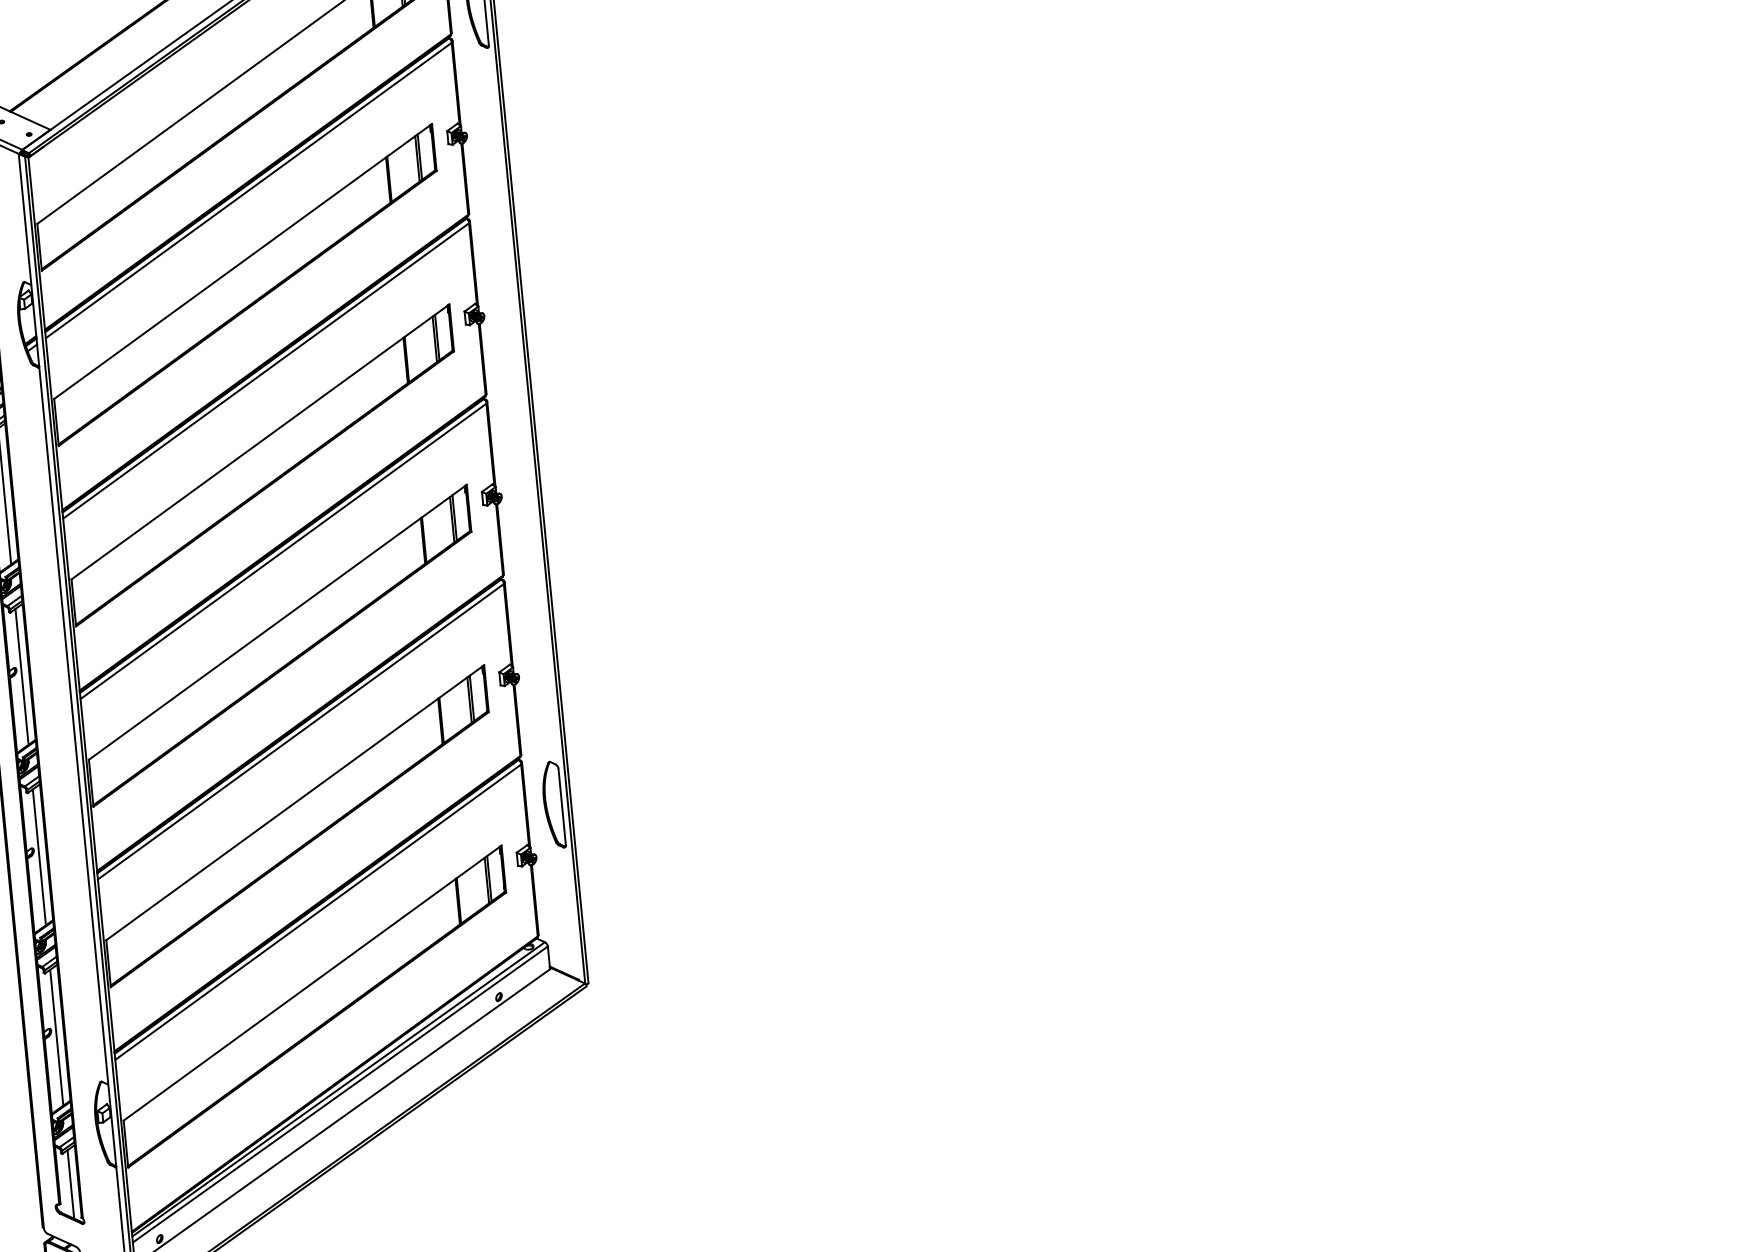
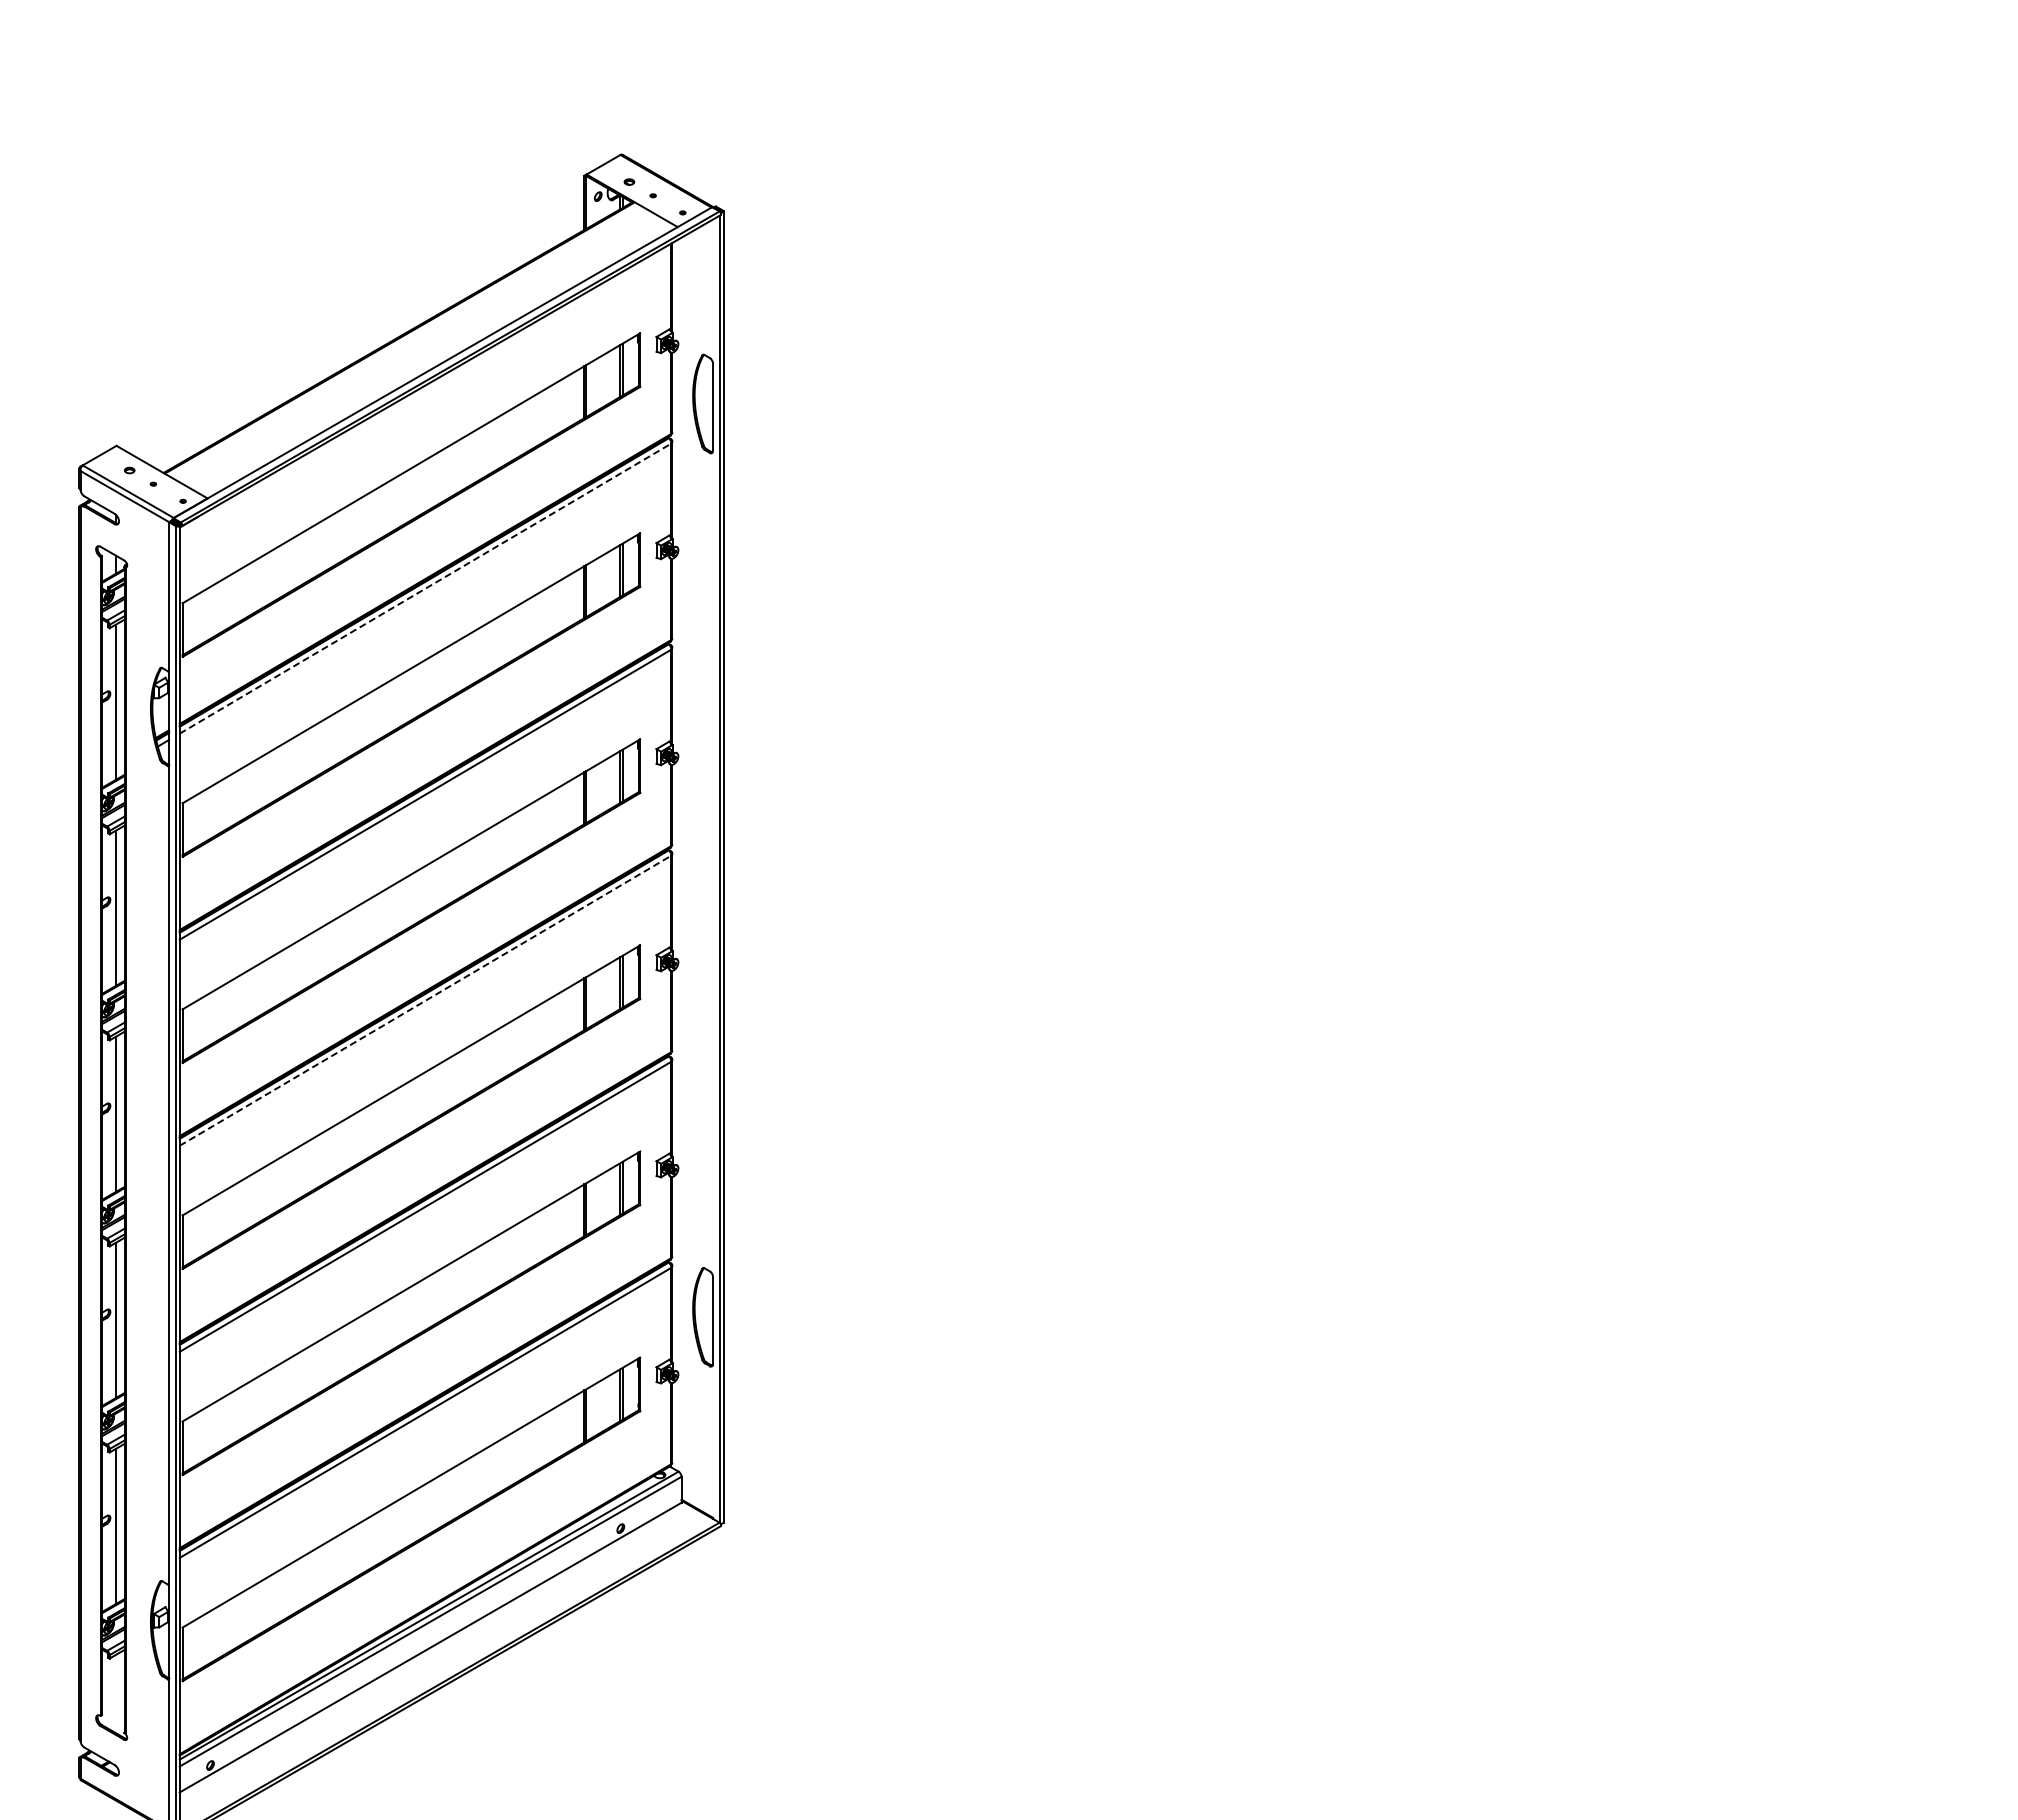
line: (248, 190) -> (425, 588), solid -> dashed
line: (283, 551) -> (425, 1000), solid -> dashed
line: (70, 1183) -> (115, 1693), removed

